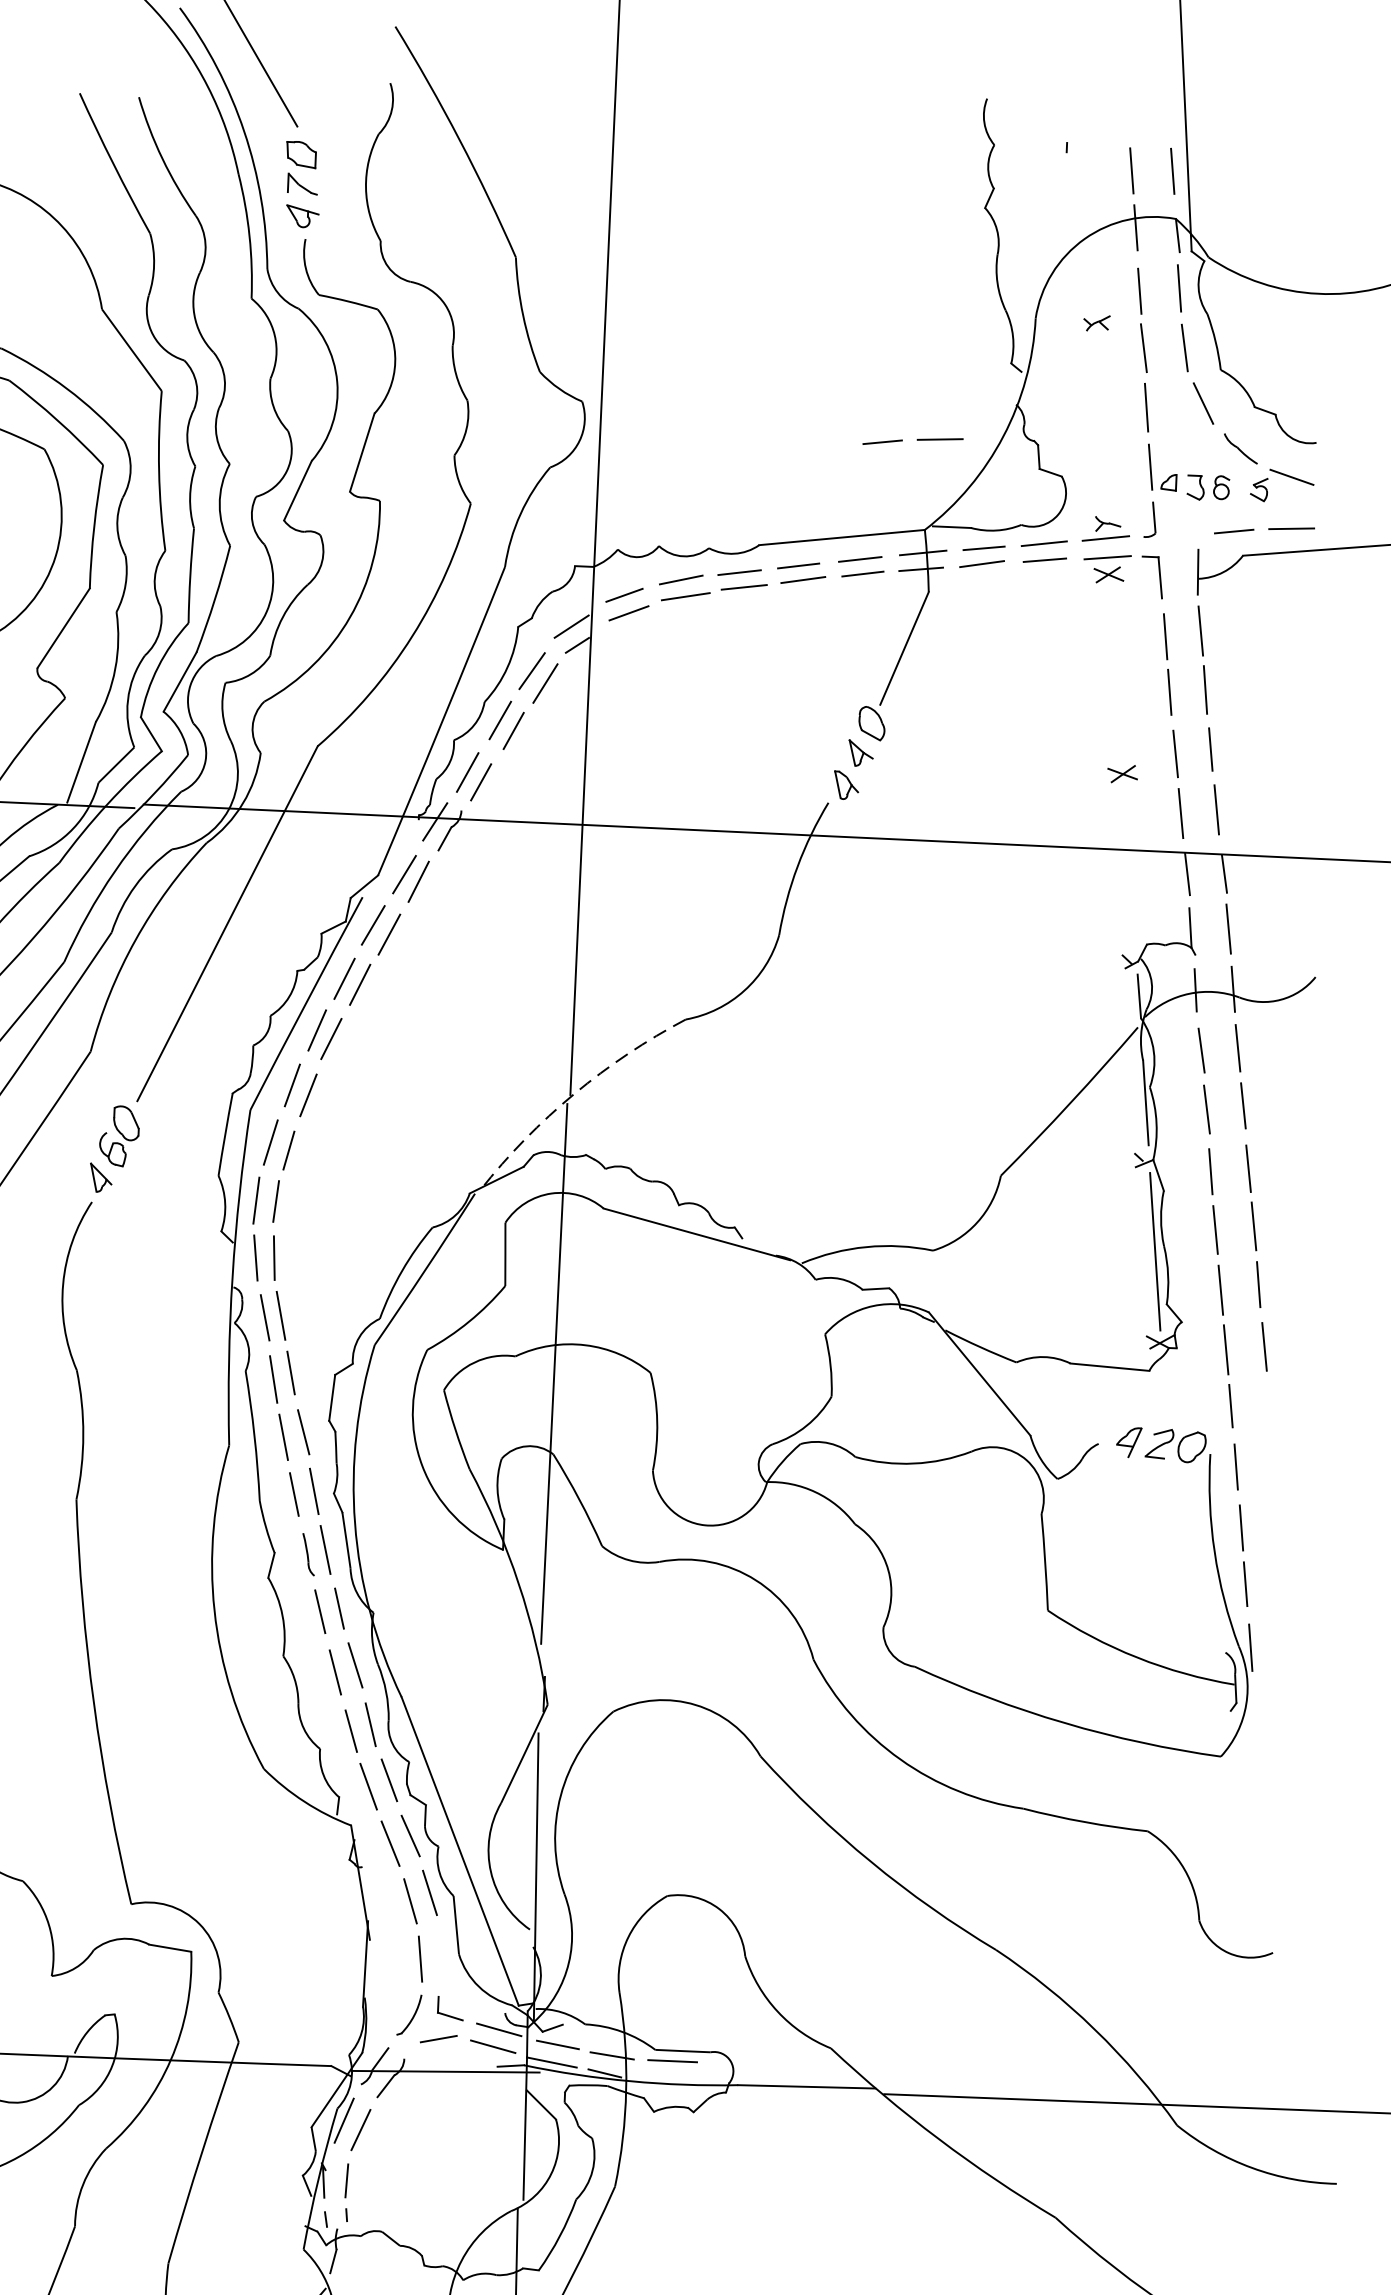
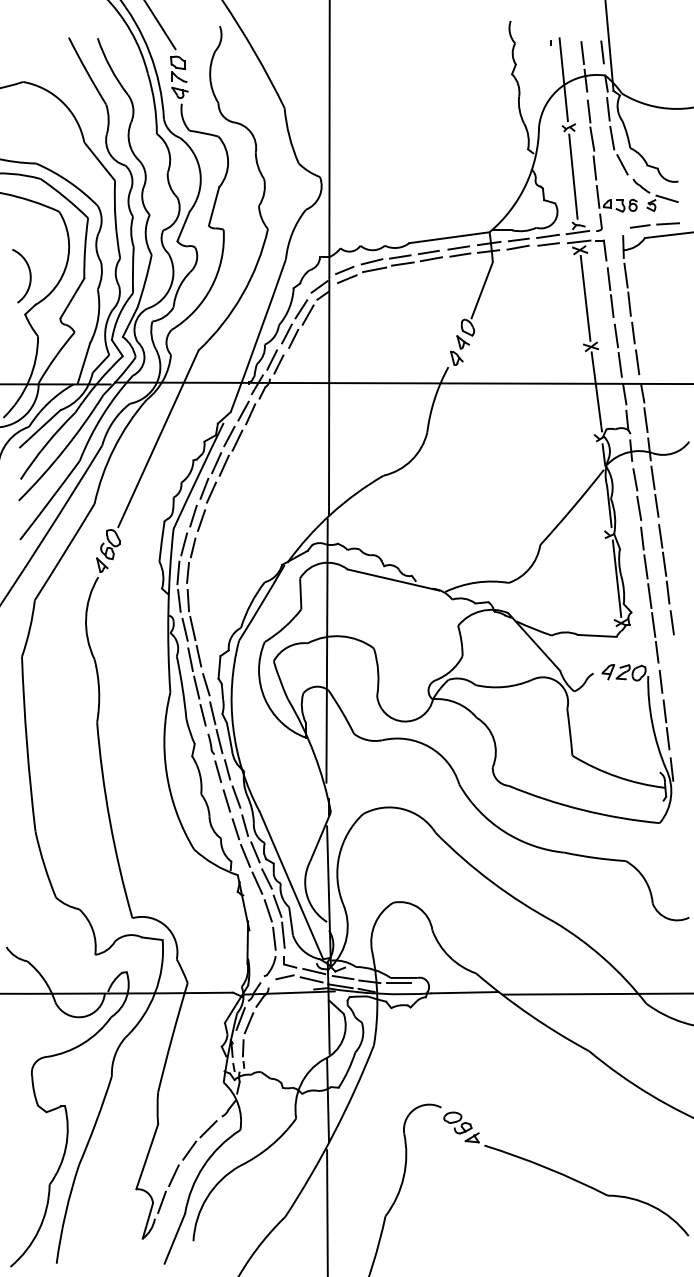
line: (1090, 223) -> (563, 79), added
line: (1101, 423) -> (573, 176), added
line: (916, 441) -> (483, 189), removed
line: (1115, 674) -> (585, 298), added
line: (1129, 865) -> (596, 391), added
arc: (573, 1094) -> (330, 514), dashed -> solid
line: (439, 1951) -> (283, 934), added

